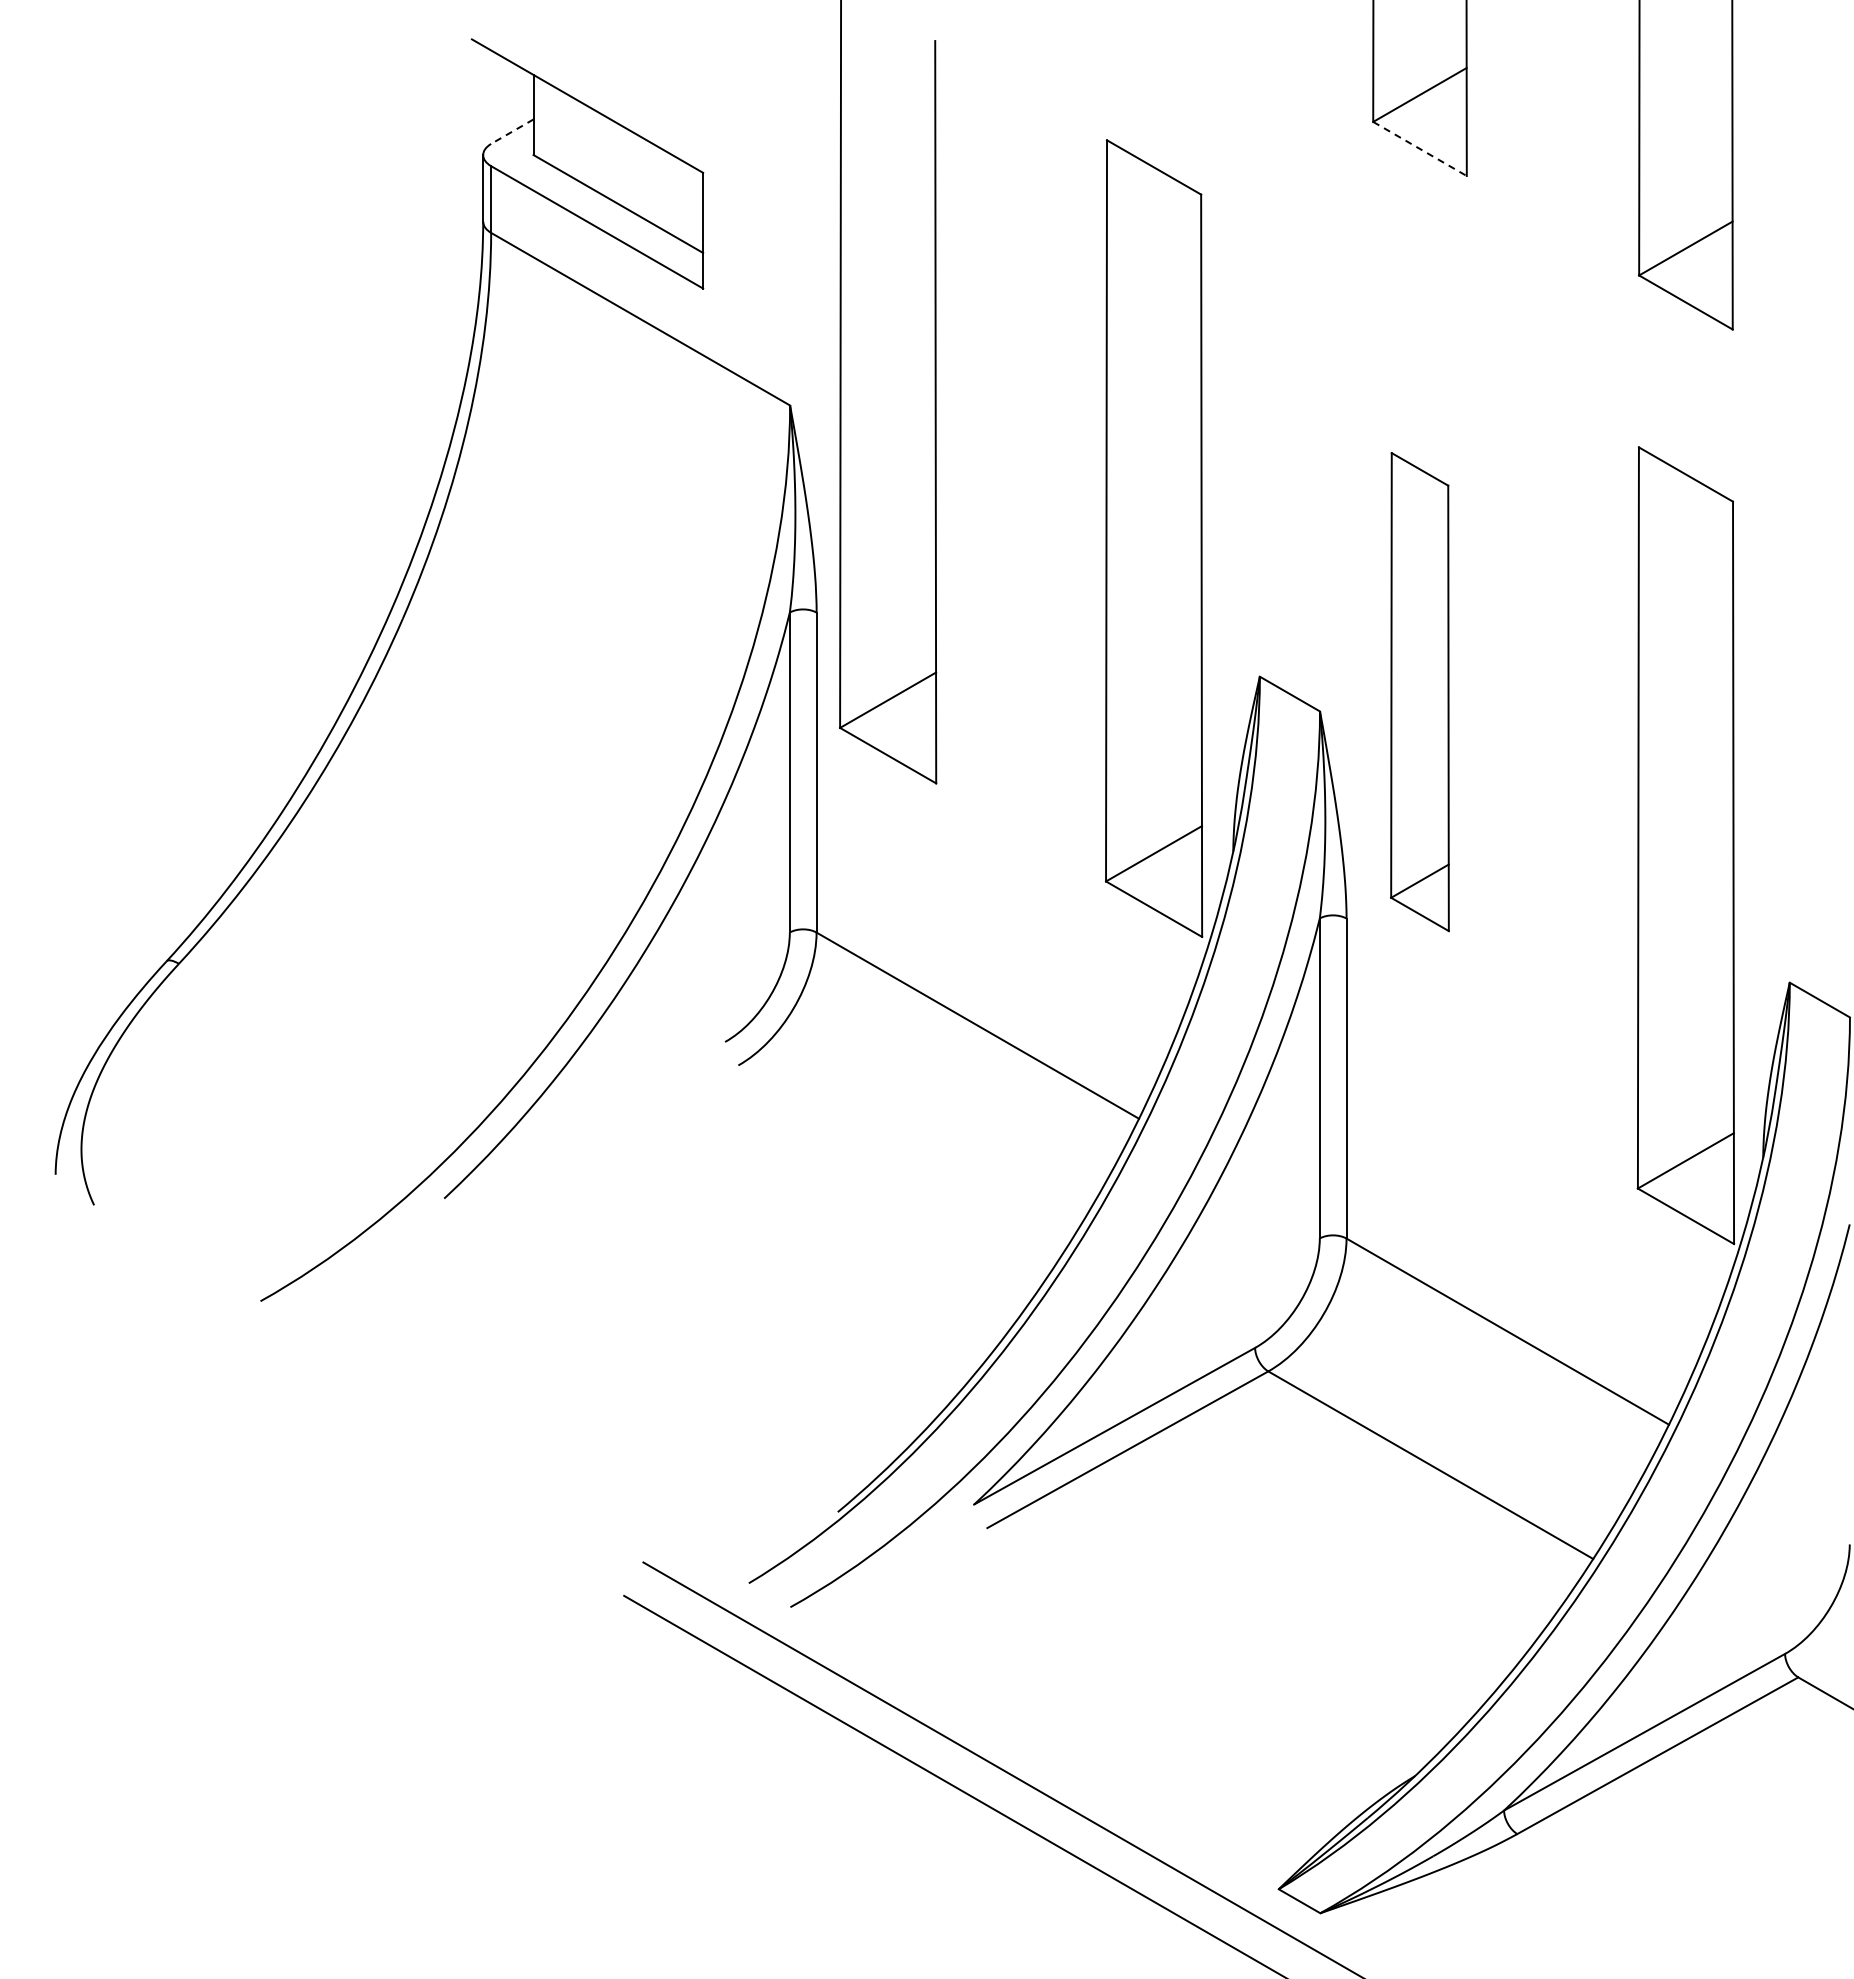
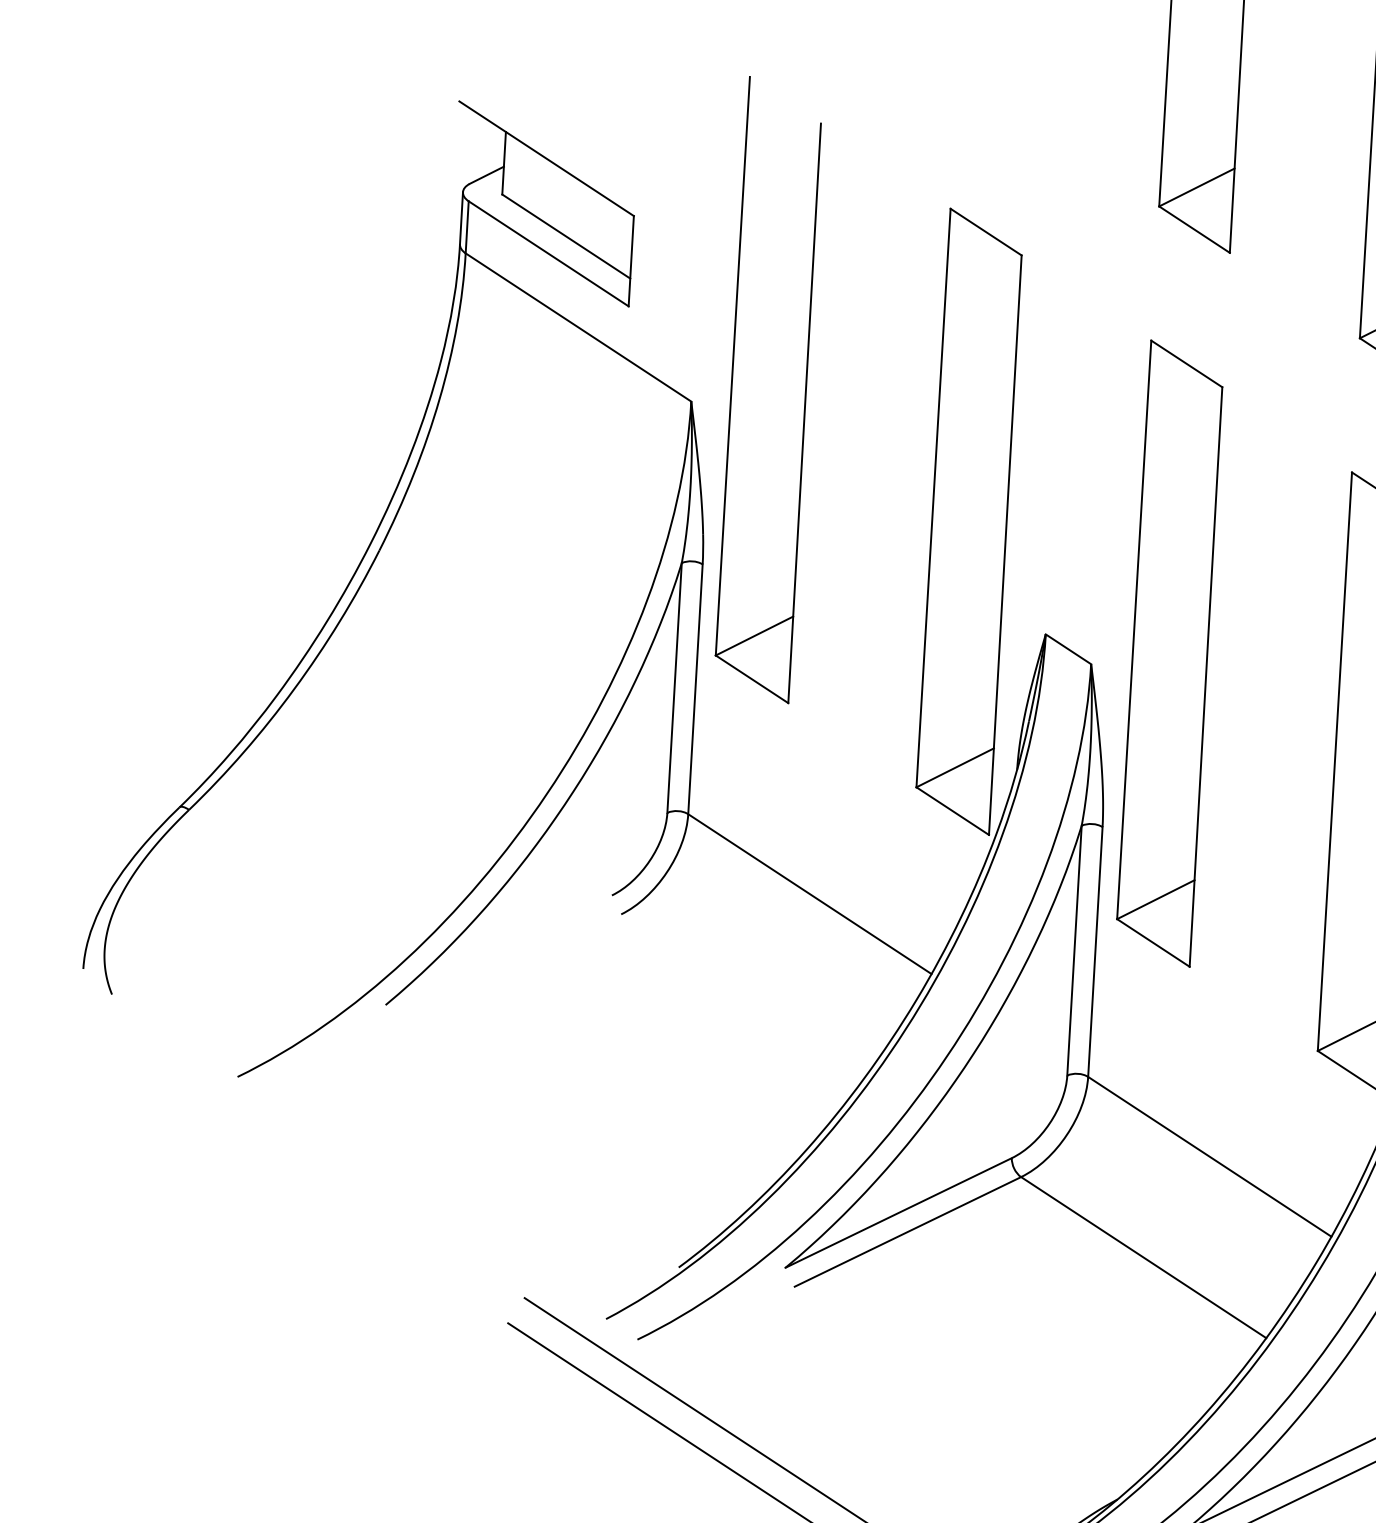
line: (511, 131) -> (486, 175), dashed -> solid
line: (1420, 149) -> (1194, 230), dashed -> solid
part: (1419, 691) -> (1169, 653), size x1.67

